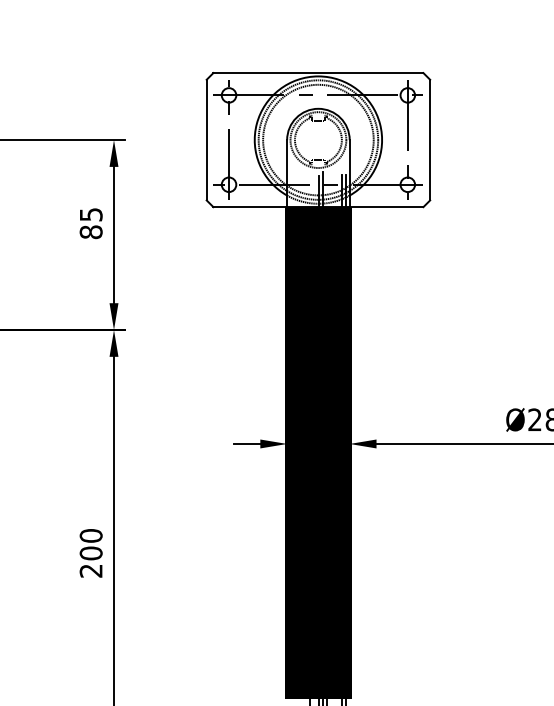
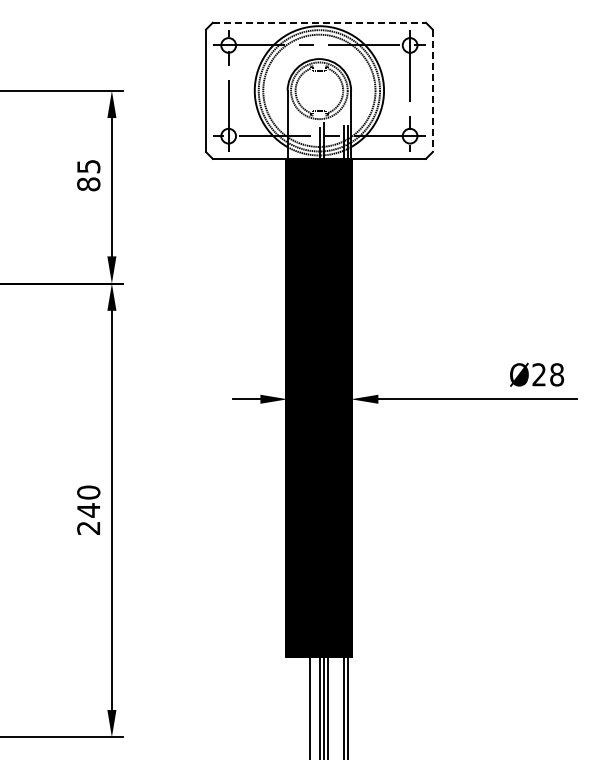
line: (318, 72) -> (319, 22), solid -> dashed
line: (429, 140) -> (432, 91), solid -> dashed
text: (90, 553) -> (88, 510), 200 -> 240

